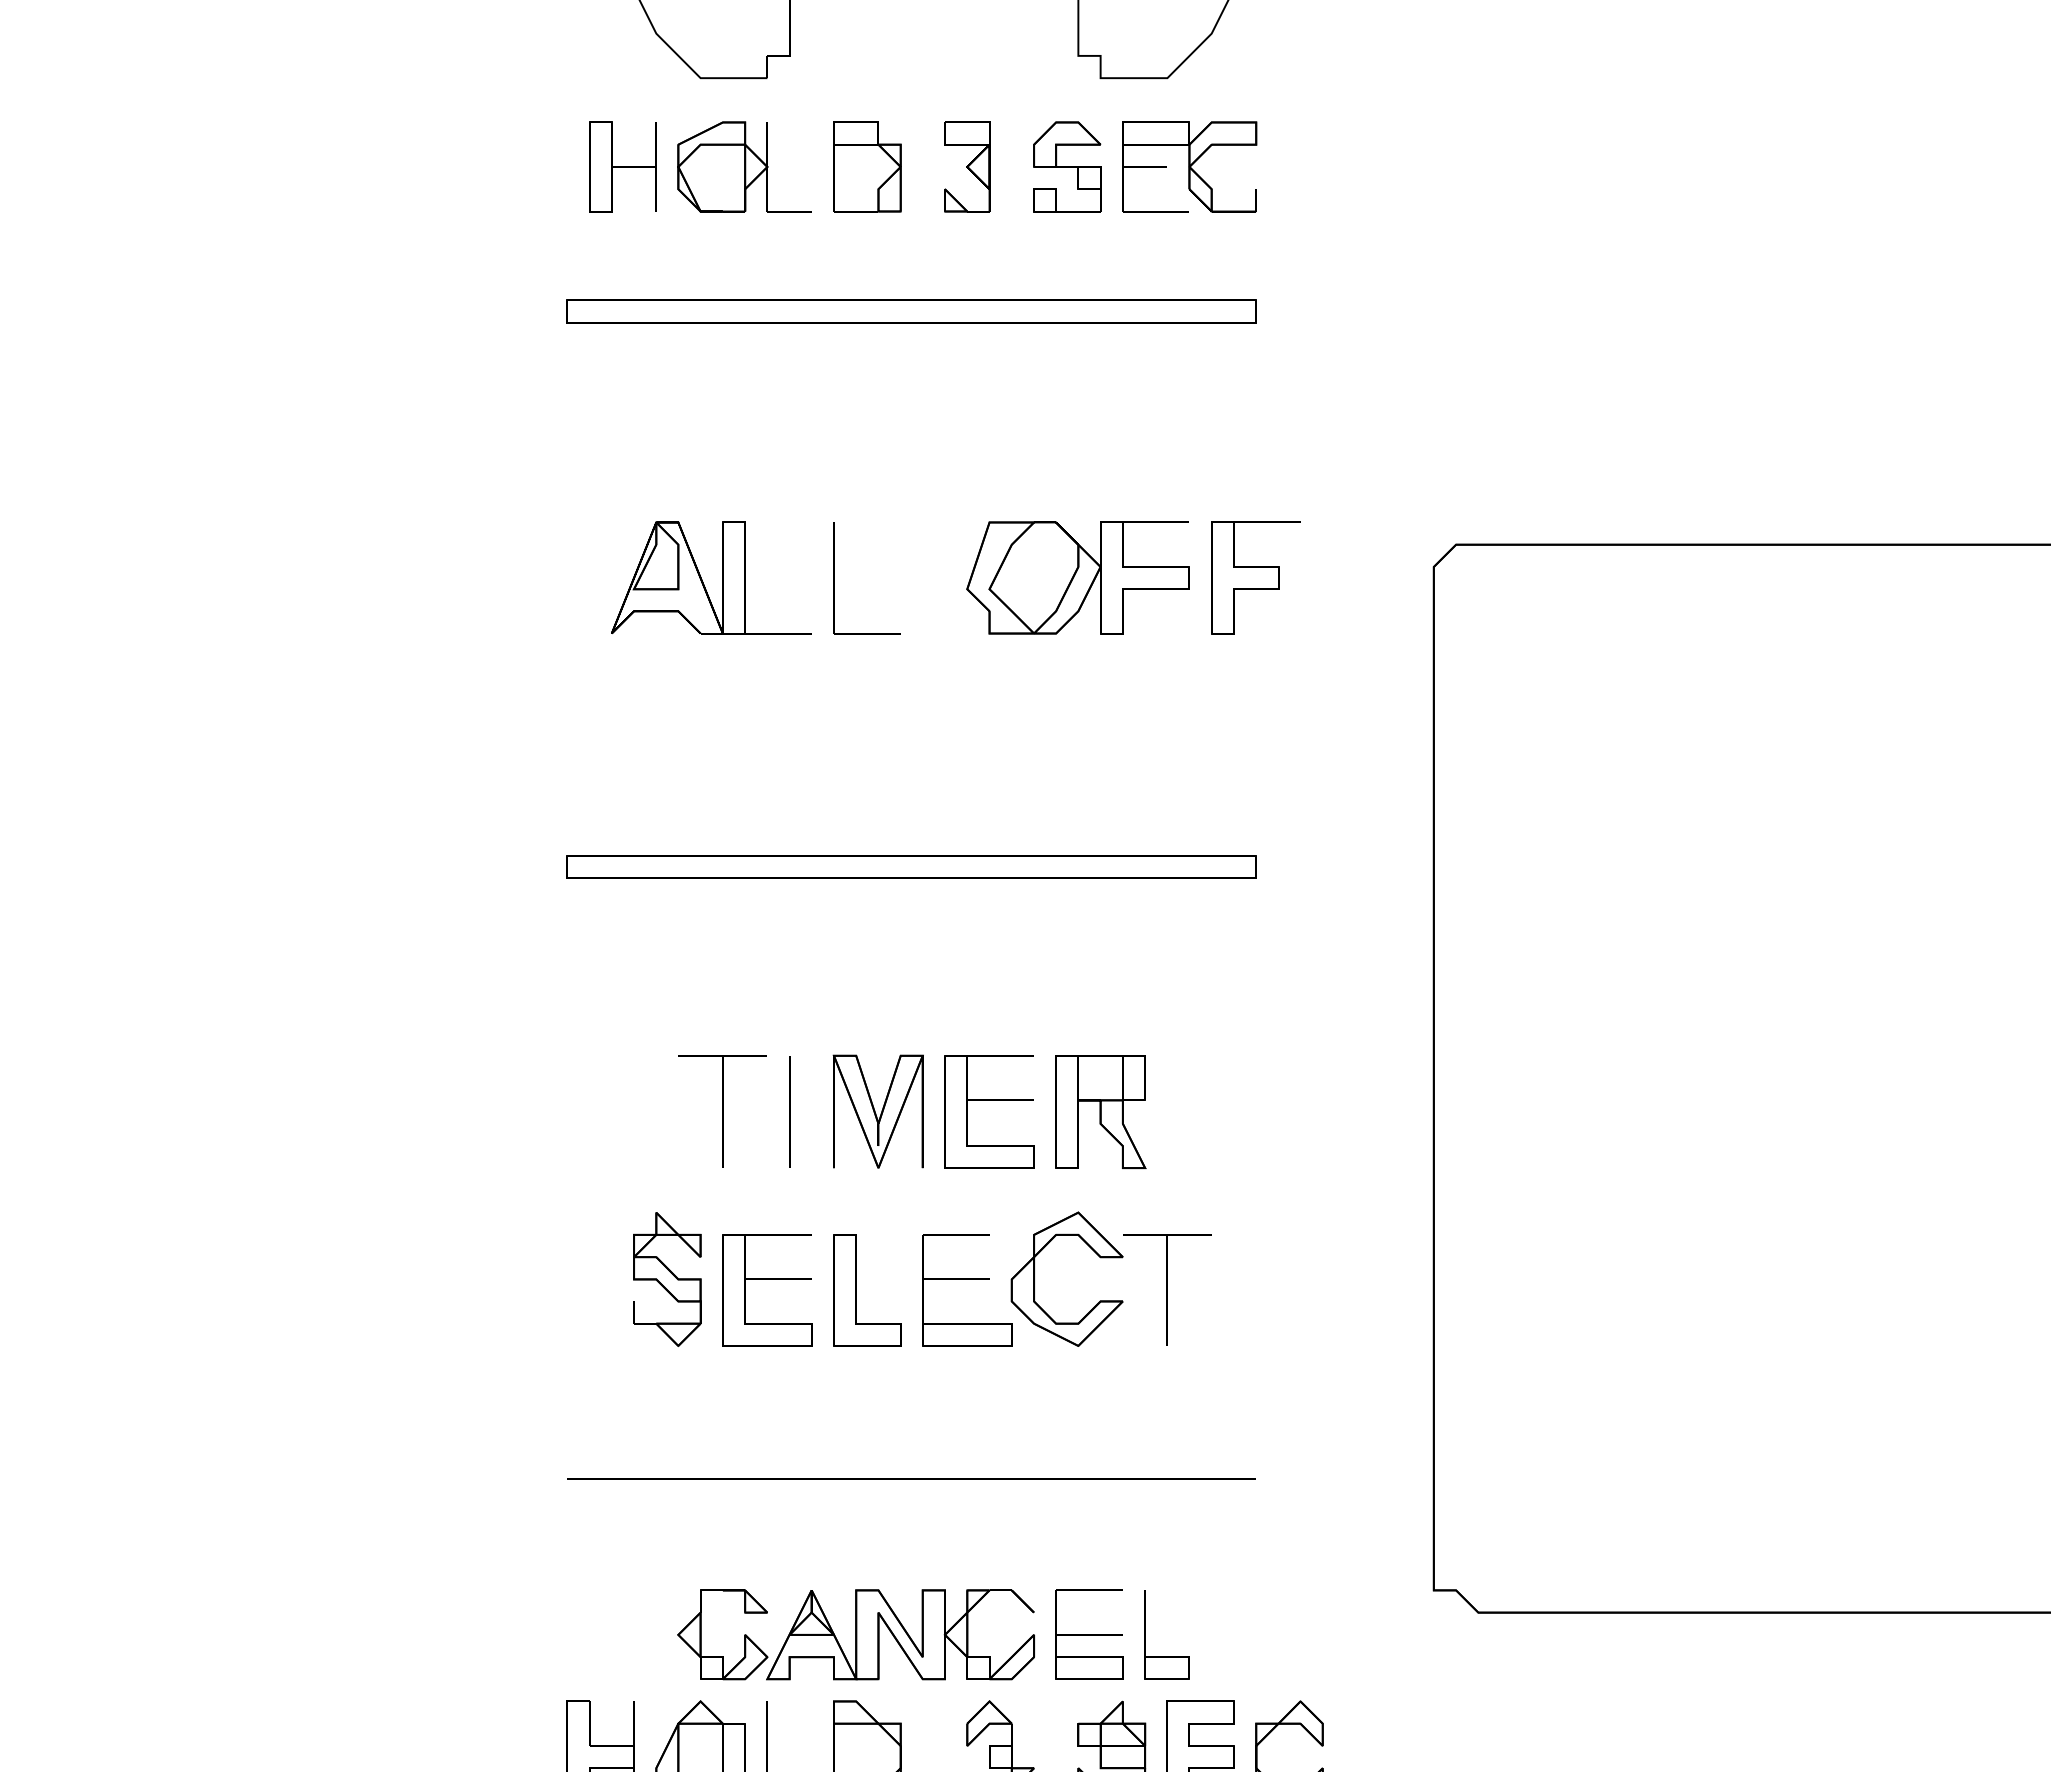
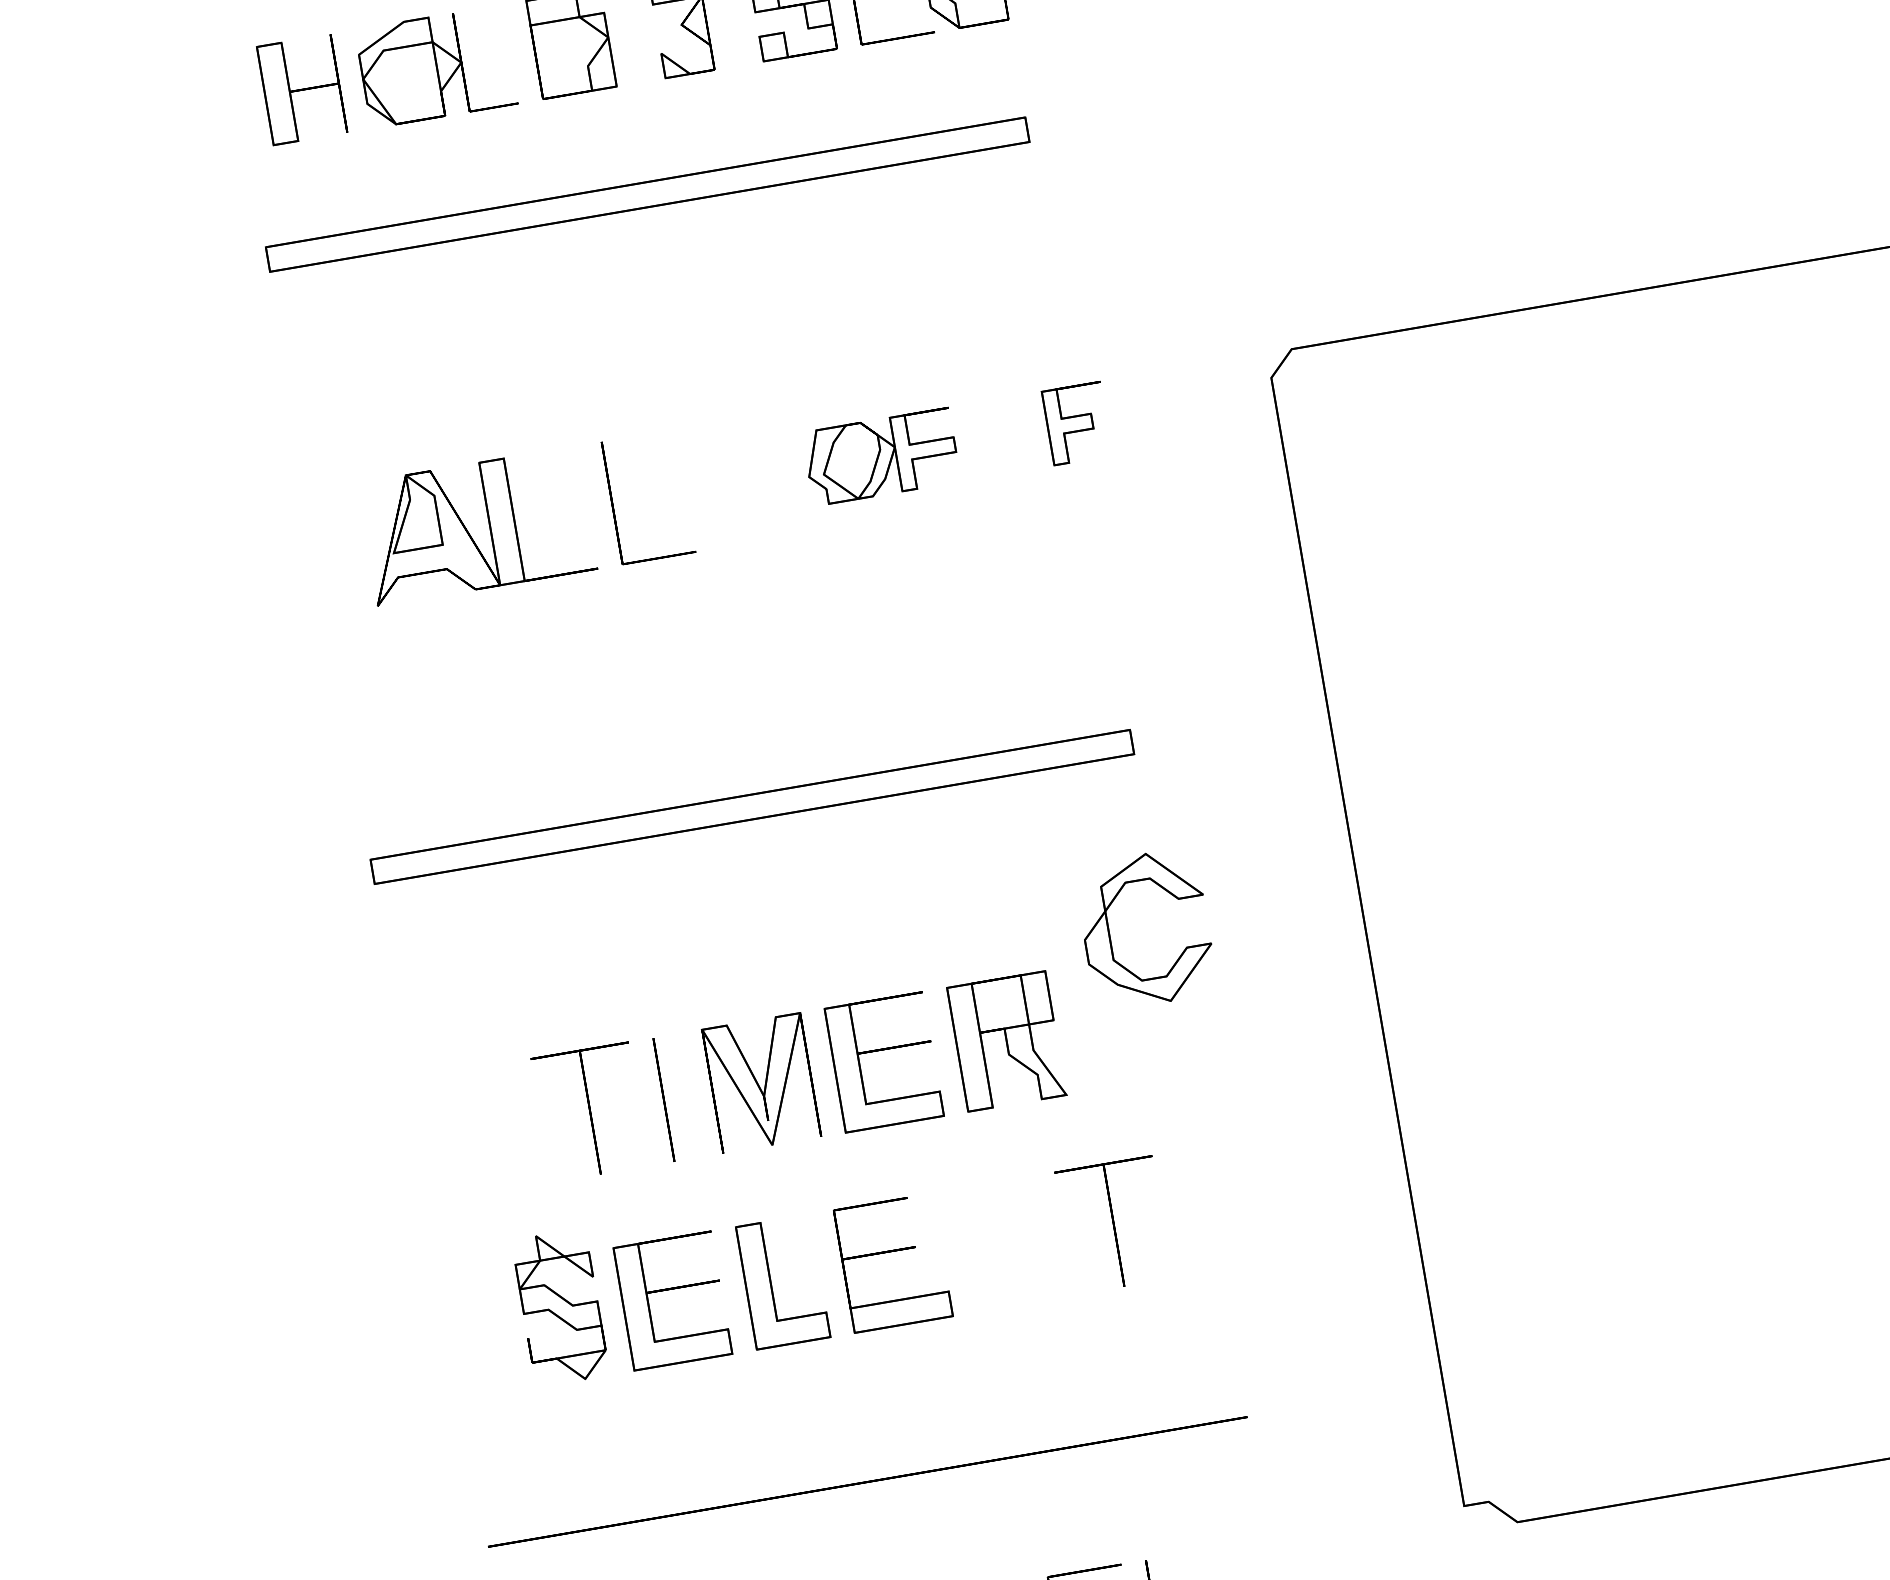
part: (1077, 577) -> (880, 456), size x0.6
part: (1255, 577) -> (1076, 423), size x0.6
part: (1034, 1278) -> (1109, 934), moved

